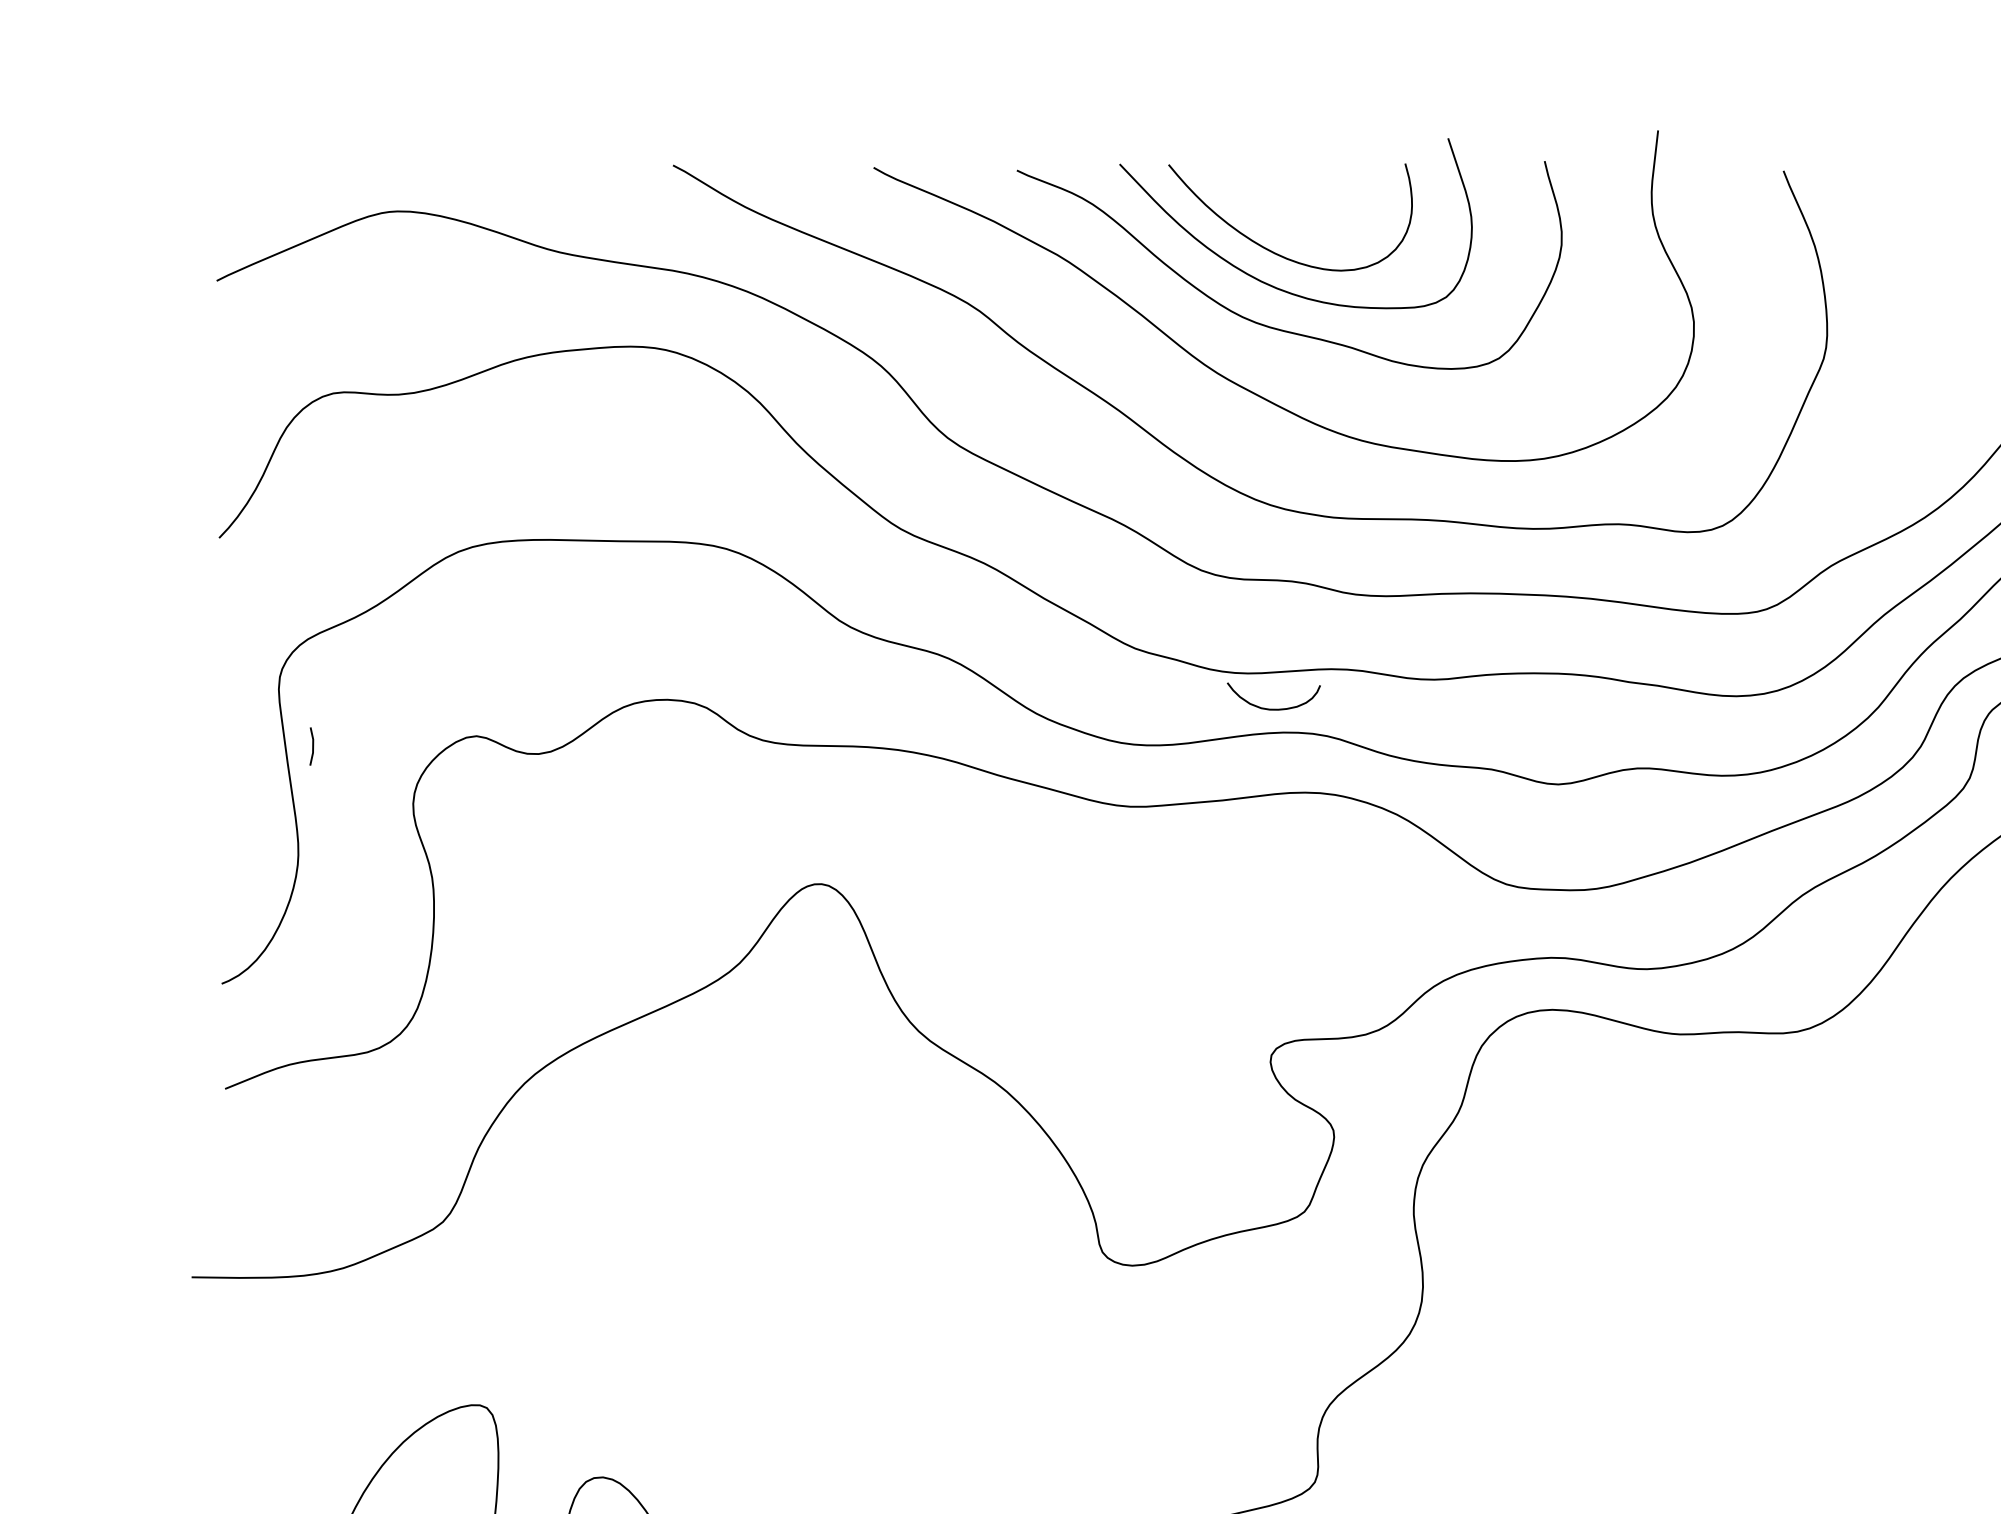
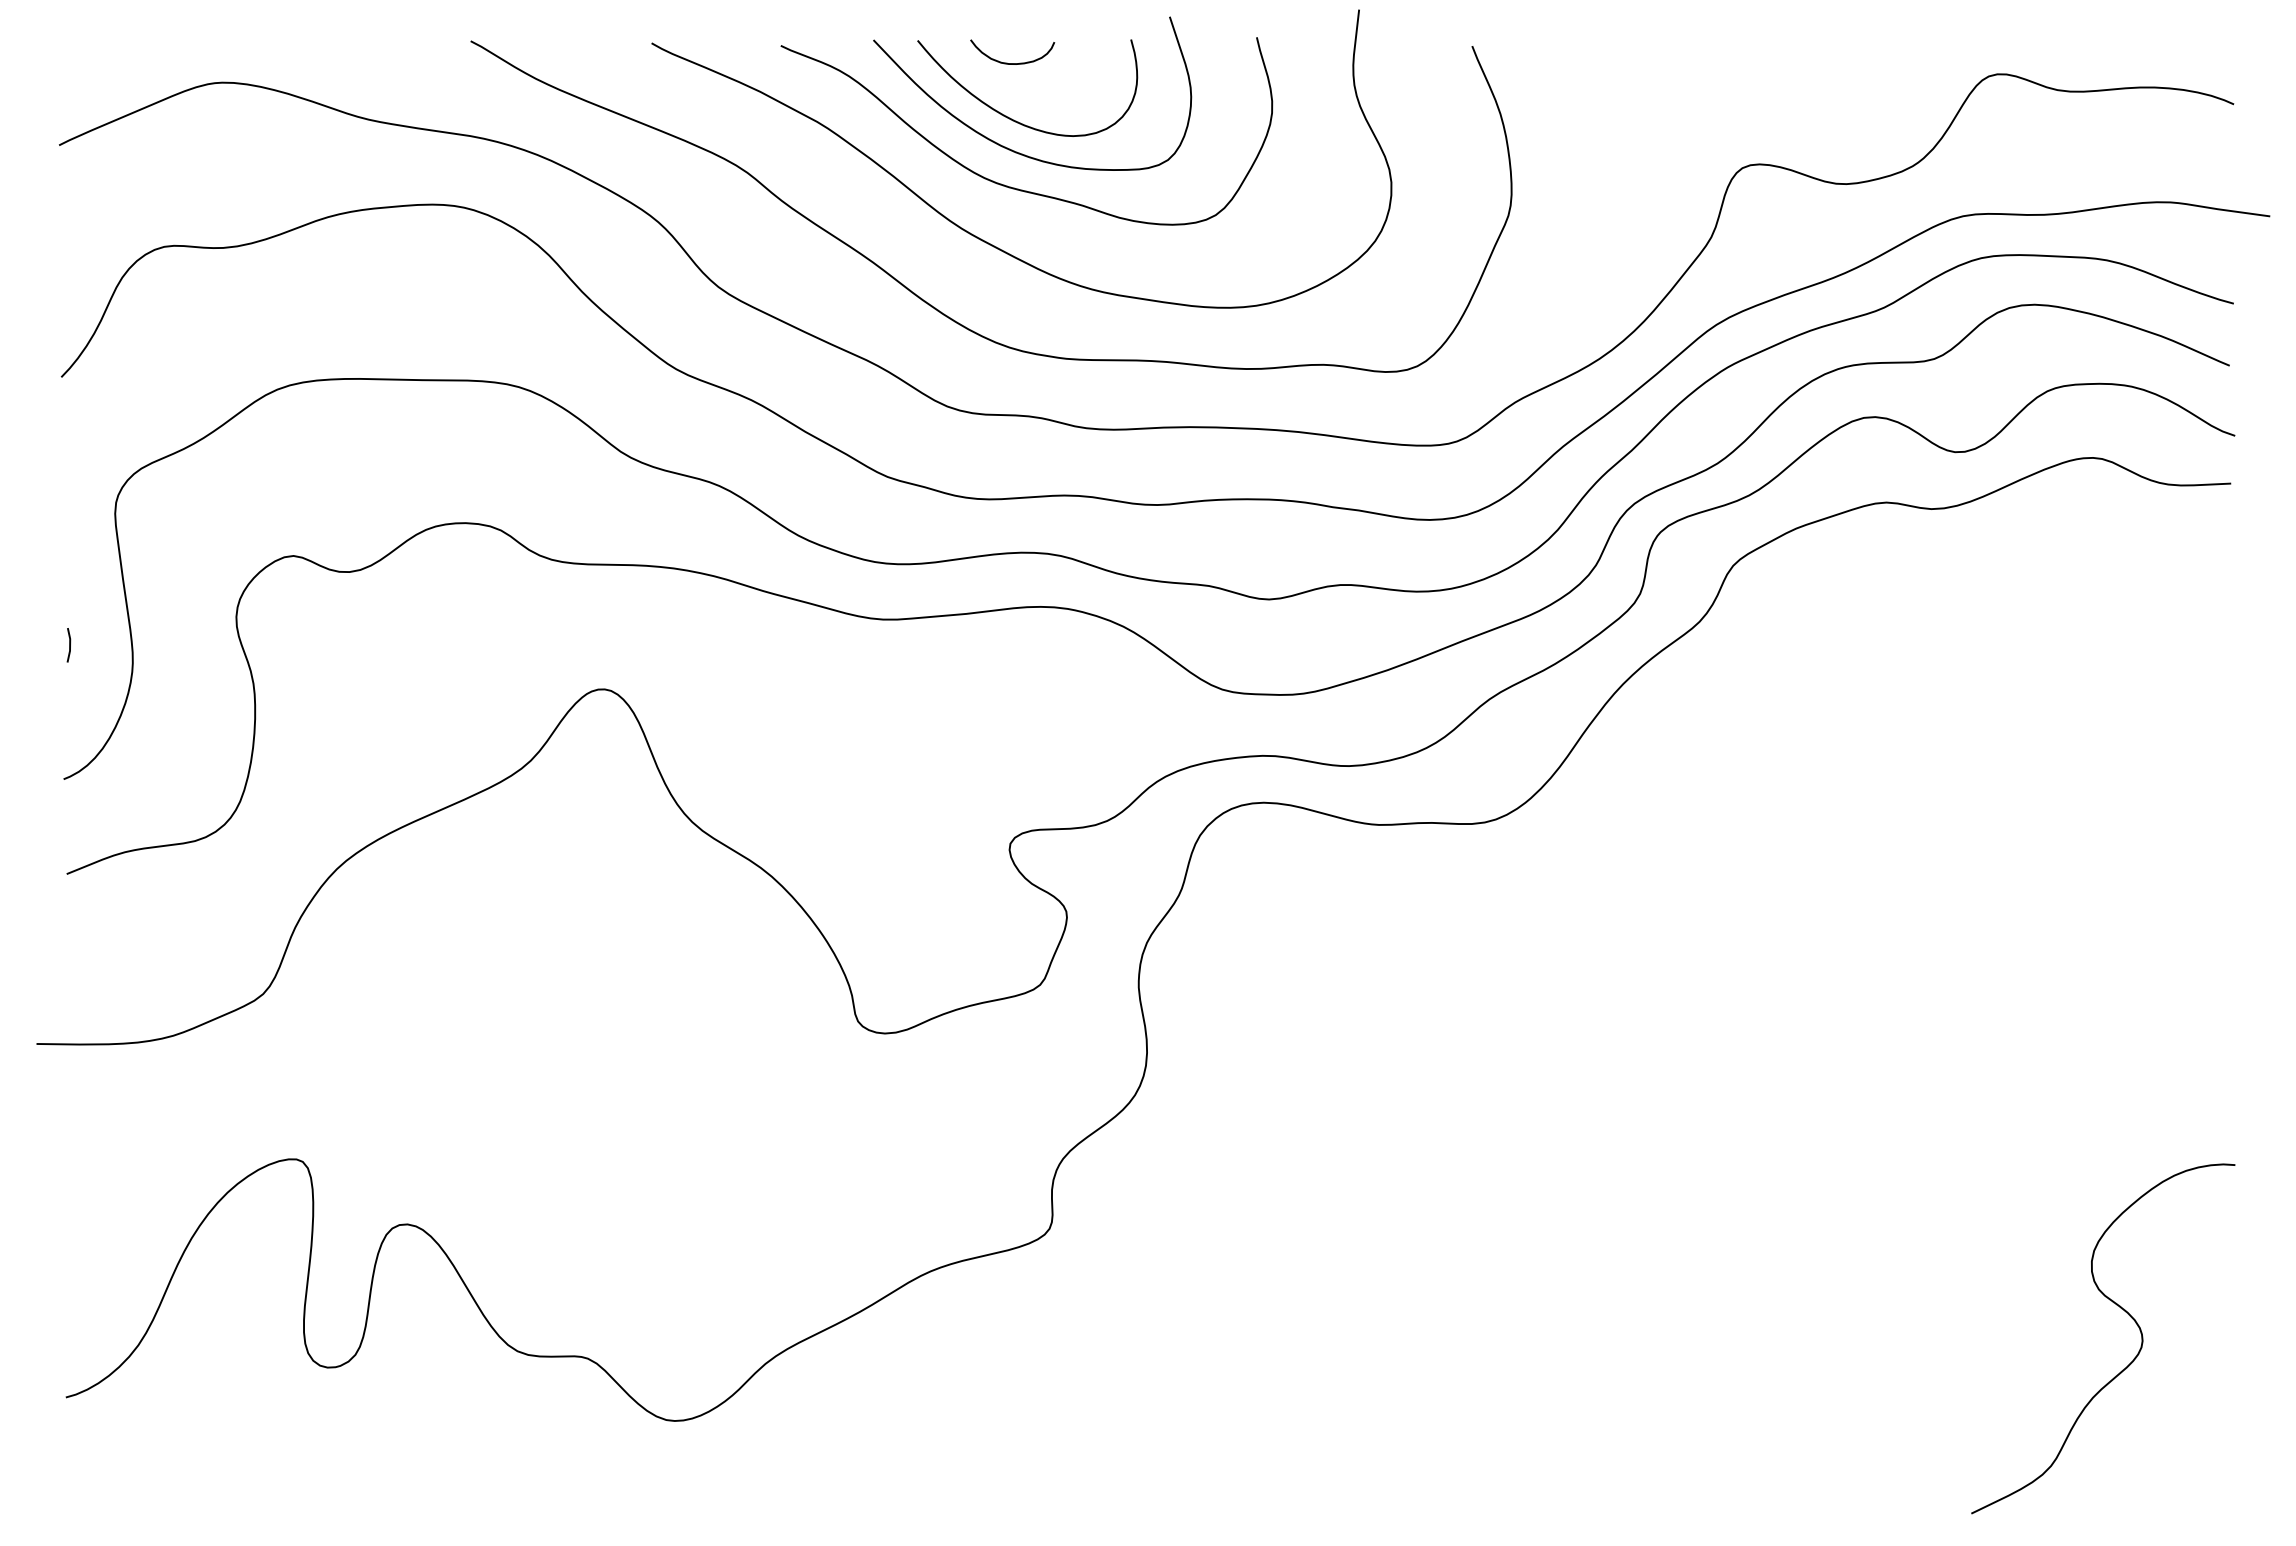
curve: (1273, 709) -> (1012, 63), moved
line: (312, 746) -> (69, 645), moved

